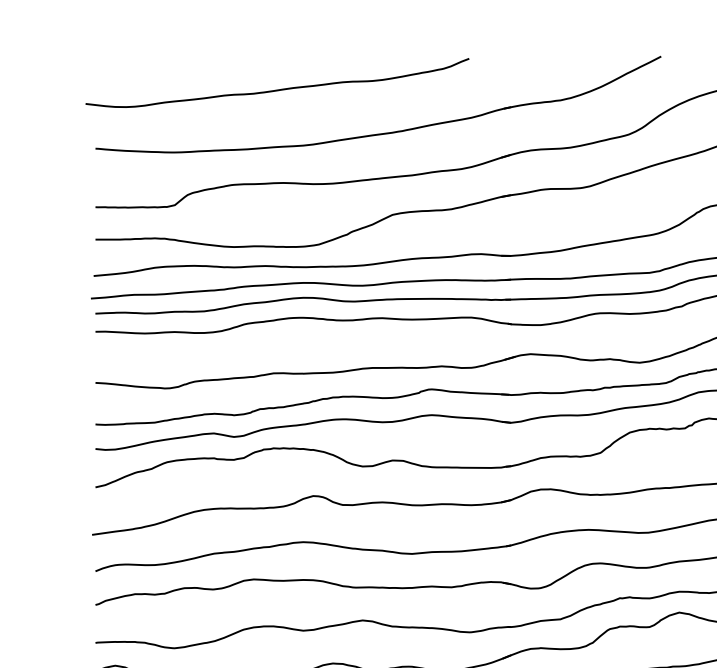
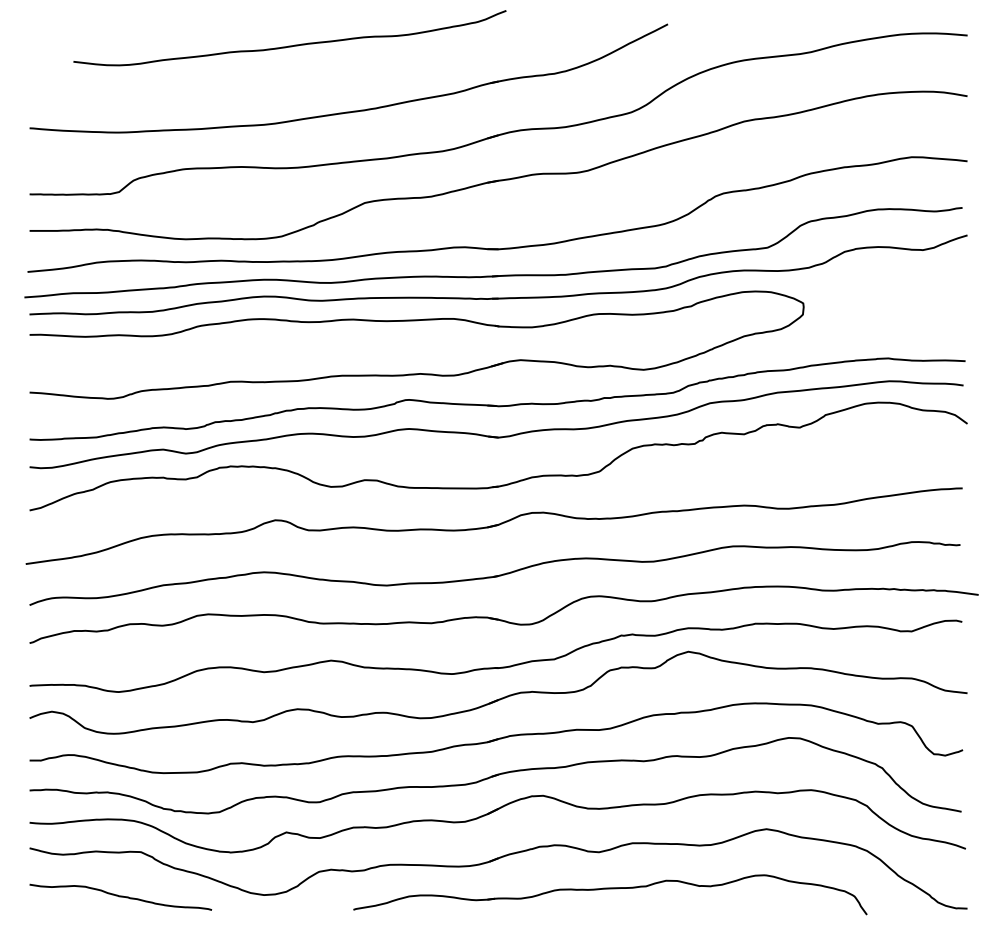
curve: (277, 89) -> (289, 45), moved

